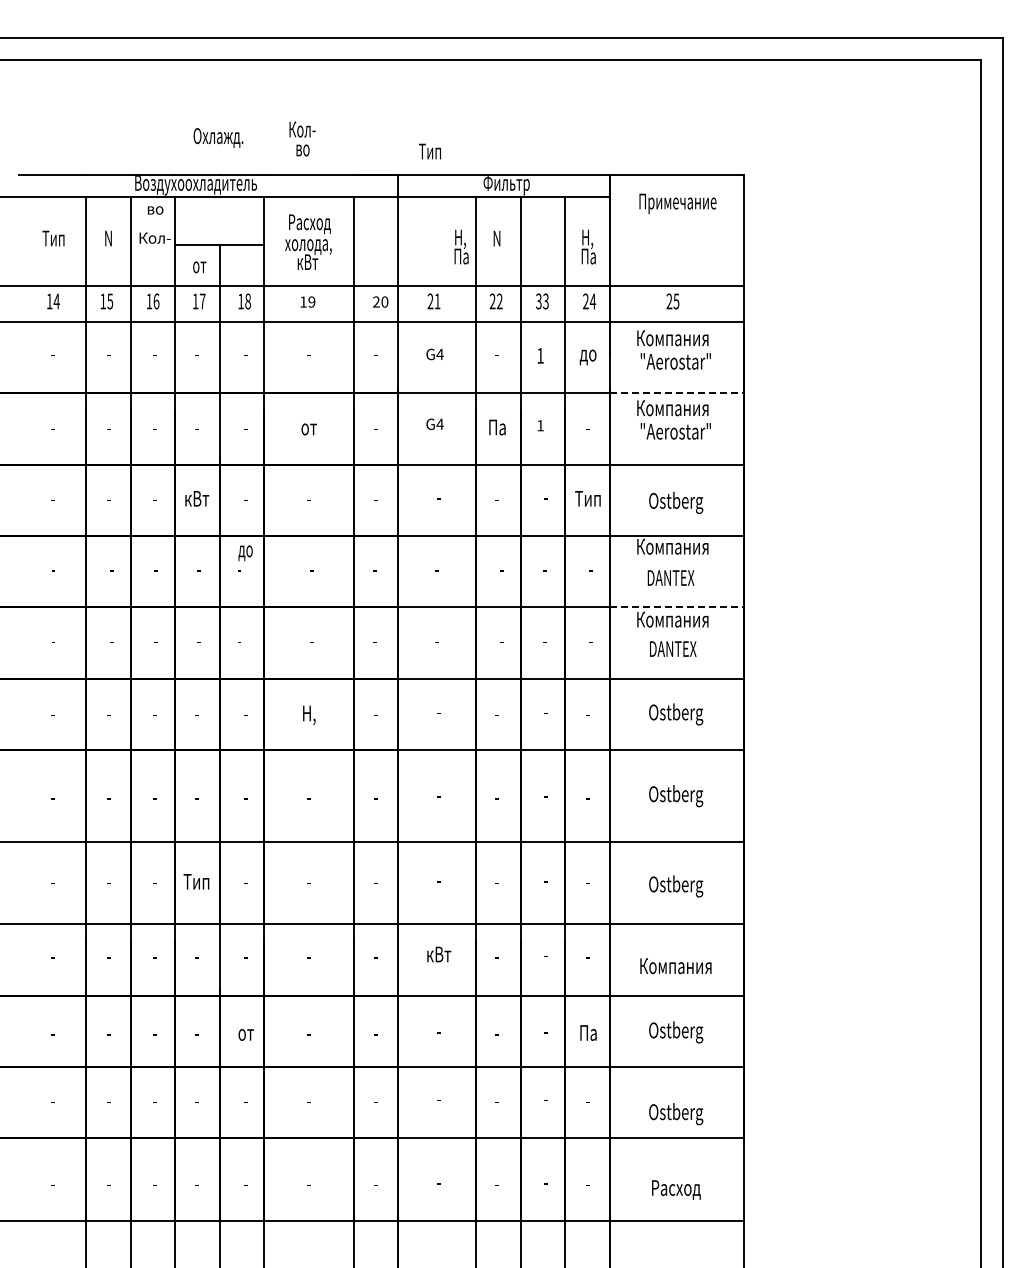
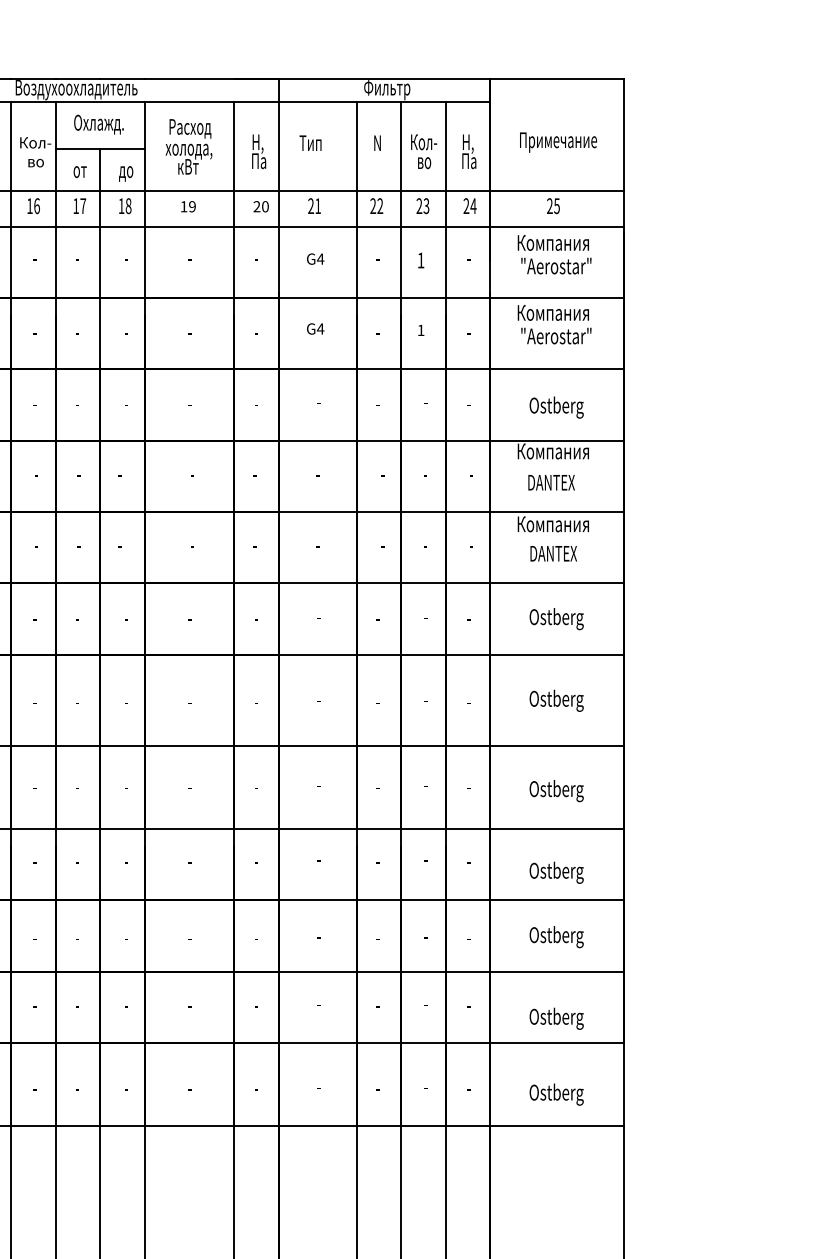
text: (218, 137) -> (99, 124), moved
text: (302, 138) -> (424, 151), moved
text: (429, 151) -> (310, 143), moved
text: (677, 203) -> (558, 142), moved
text: (155, 210) -> (36, 163), moved
text: (461, 246) -> (259, 151), moved
text: (538, 301) -> (419, 206), 33 -> 23
text: (587, 357) -> (468, 262), до -> -
line: (676, 393) -> (557, 298), dashed -> solid
text: (497, 427) -> (378, 332), Па -> -
text: (308, 429) -> (189, 334), от -> -
text: (197, 498) -> (78, 403), кВт -> -
text: (587, 498) -> (468, 403), Тип -> -
text: (245, 553) -> (126, 174), moved
line: (676, 607) -> (557, 512), dashed -> solid
text: (309, 715) -> (190, 620), Н, -> -
text: (196, 881) -> (77, 786), Тип -> -
text: (439, 954) -> (320, 859), кВт -> -
text: (675, 968) -> (556, 873), Компания -> Ostberg
text: (588, 1032) -> (469, 937), Па -> -
text: (245, 1034) -> (126, 939), от -> -
text: (676, 1189) -> (557, 1094), Расход -> Ostberg

